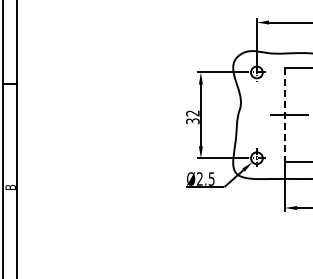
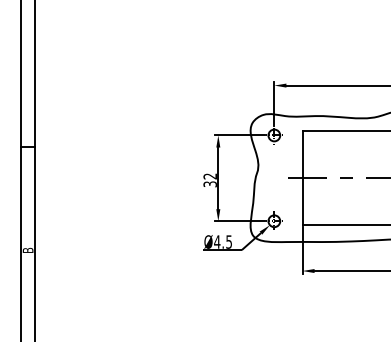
line: (285, 115) -> (302, 178), dashed -> solid
text: (200, 178) -> (217, 241), Ø2.5 -> Ø4.5

